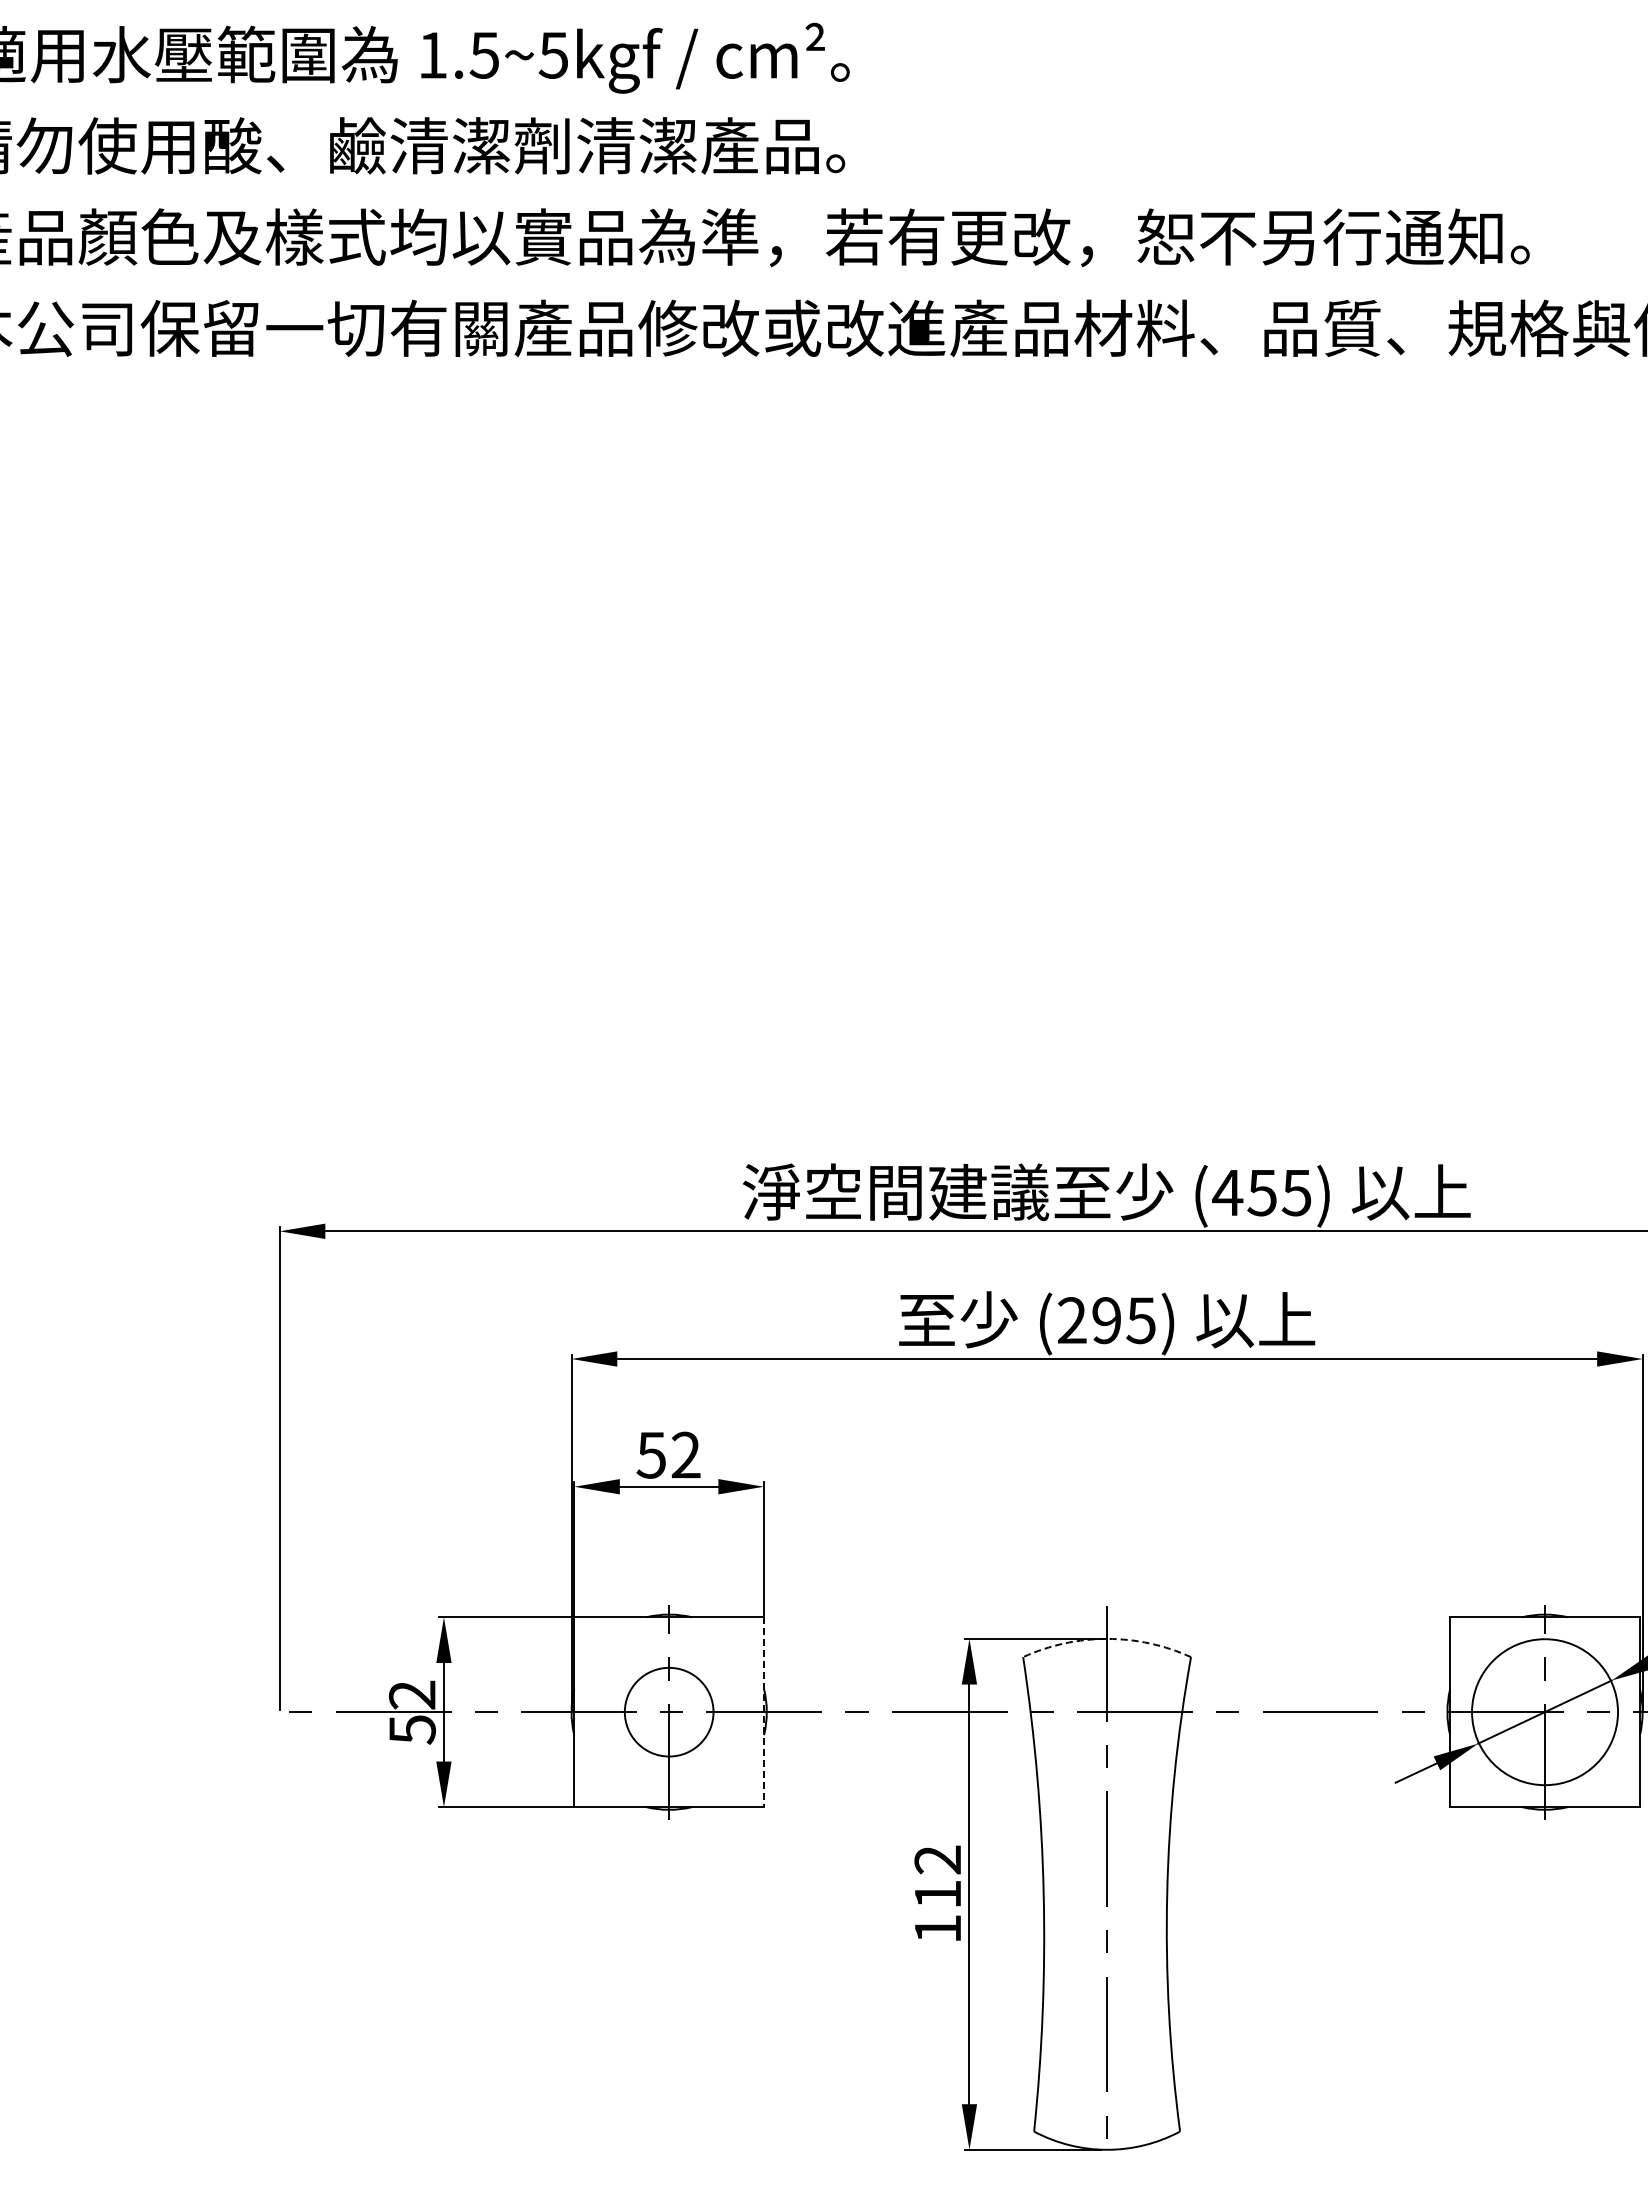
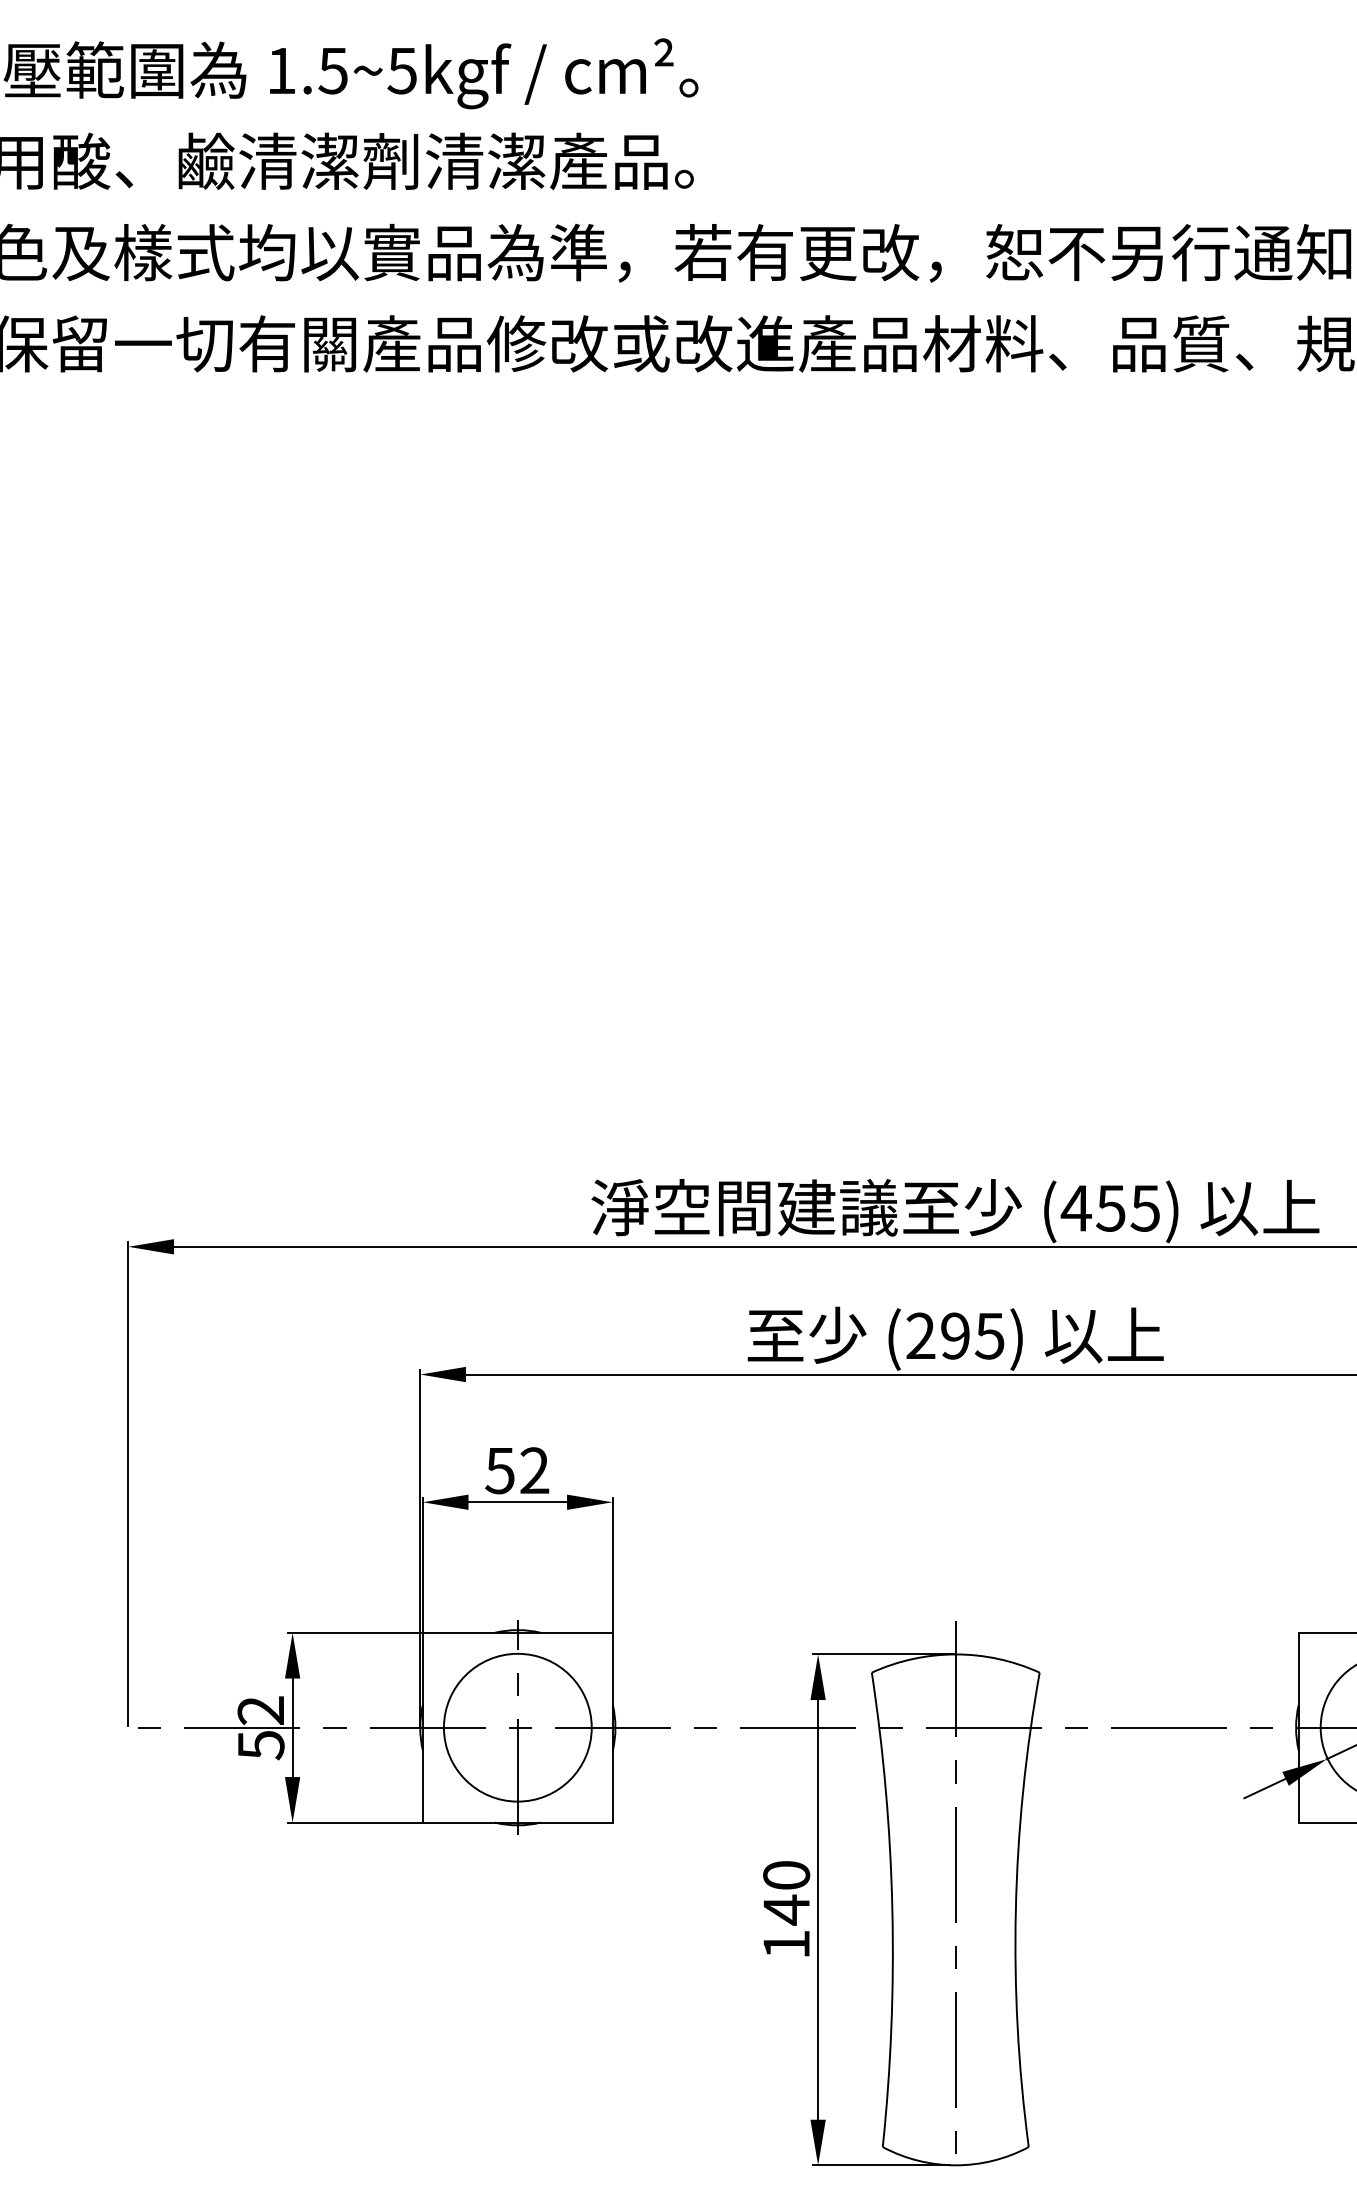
arc: (1107, 1638) -> (956, 1654), dashed -> solid
circle: (669, 1712) -> (518, 1728), size x1.67
line: (764, 1712) -> (613, 1728), dashed -> solid
text: (937, 1877) -> (786, 1893), 112 -> 140

